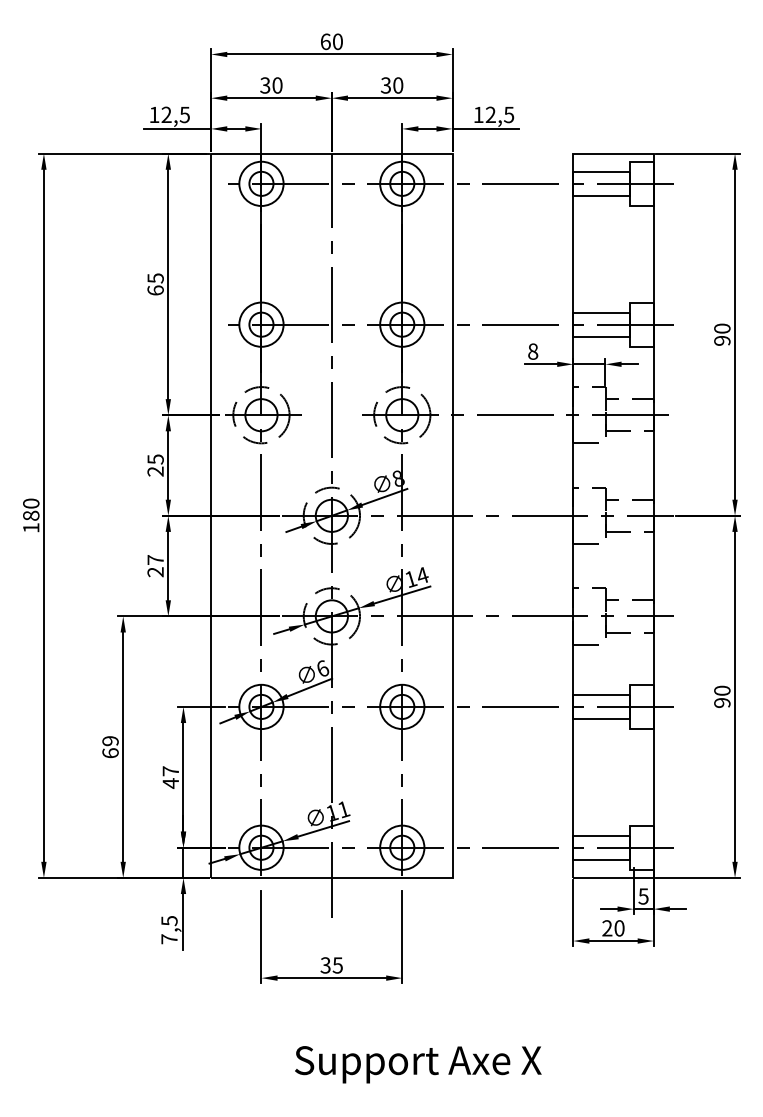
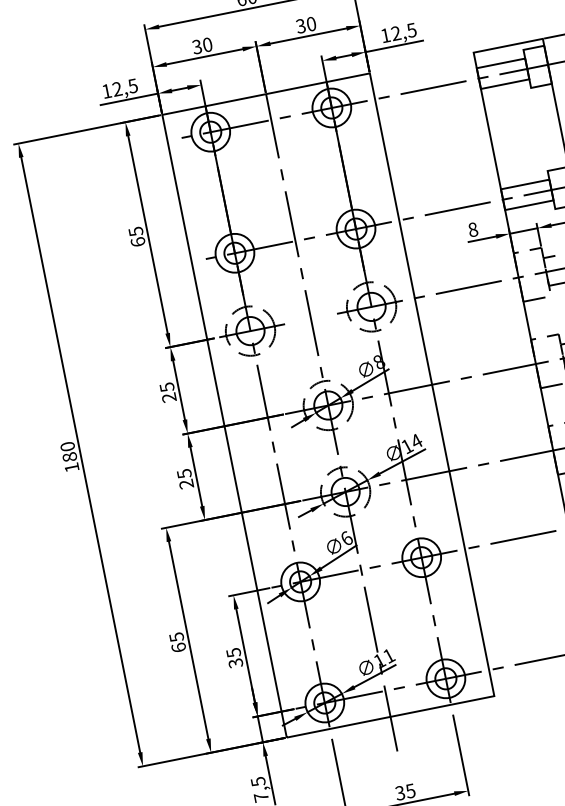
text: (155, 560) -> (184, 474), 27 -> 25
text: (110, 741) -> (176, 637), 69 -> 65
text: (170, 777) -> (234, 658), 47 -> 35

